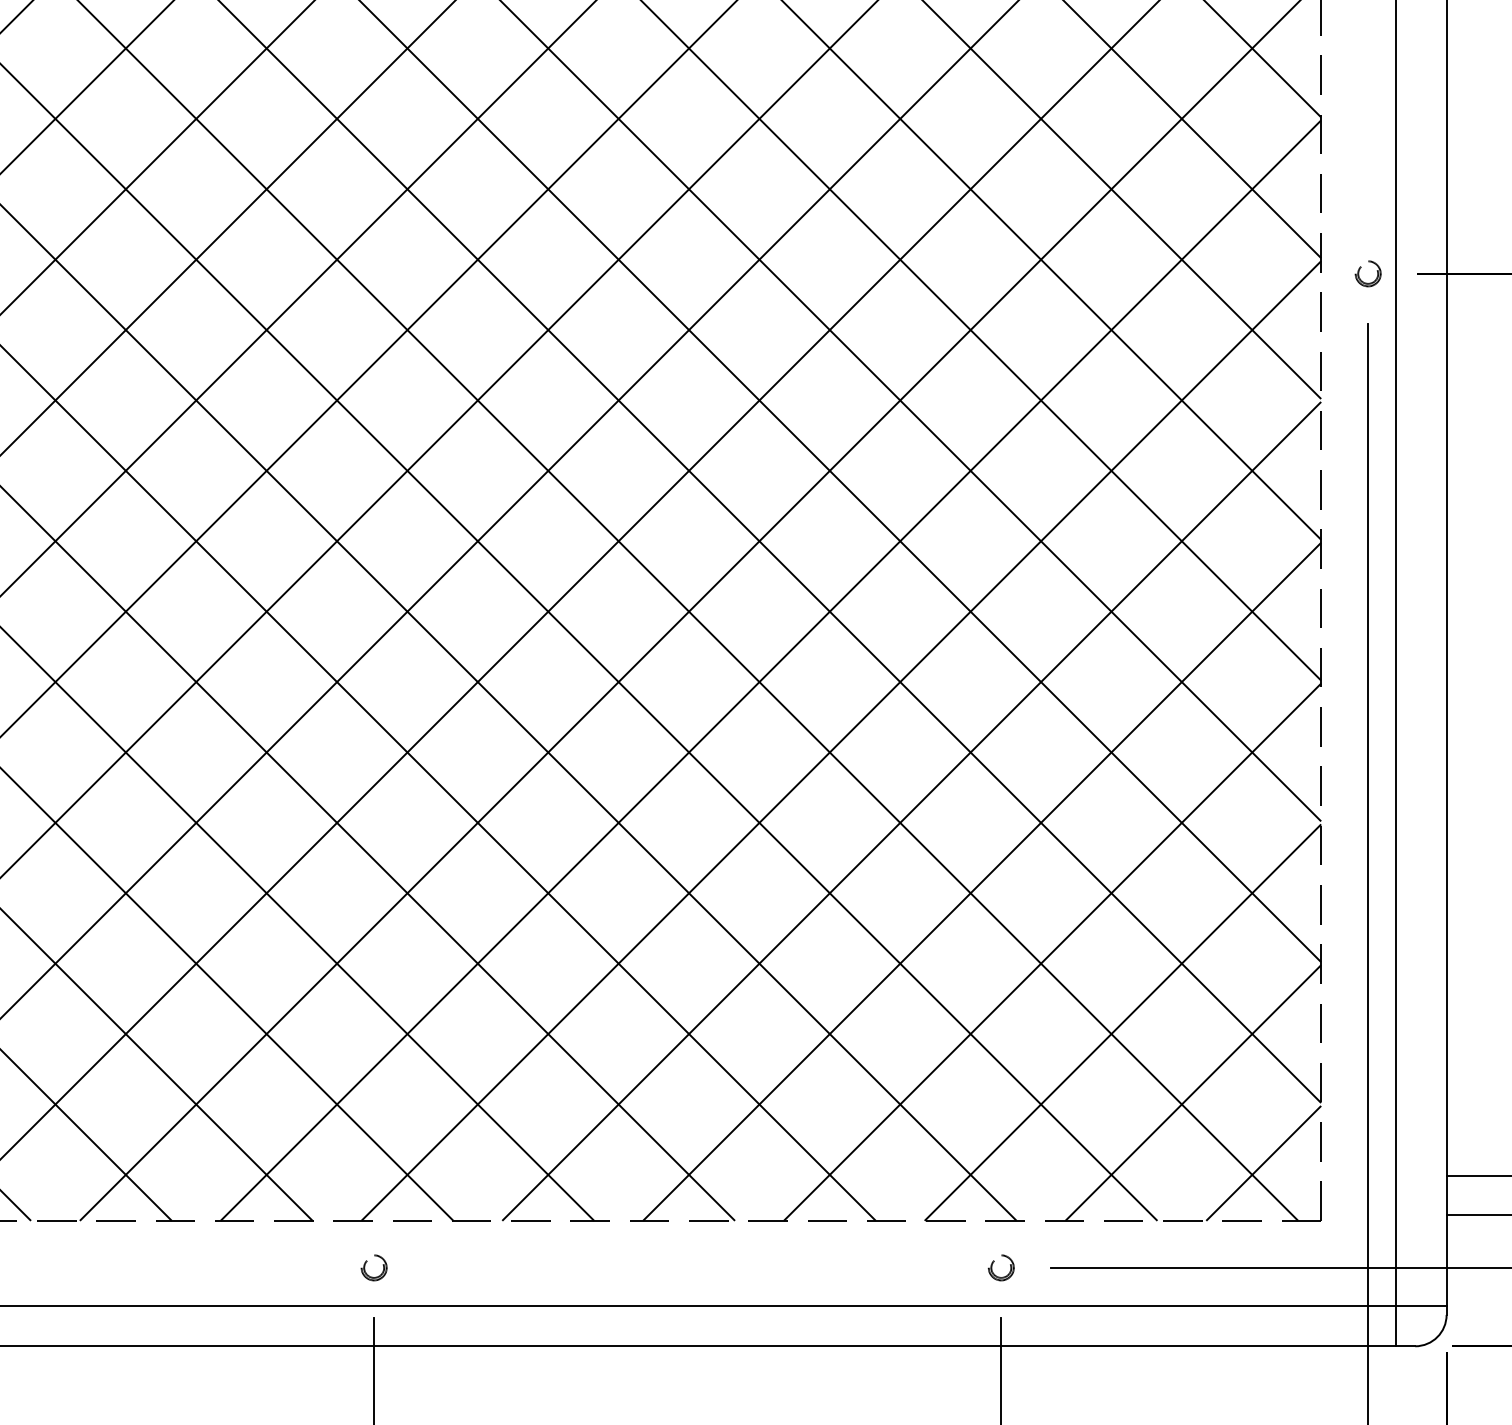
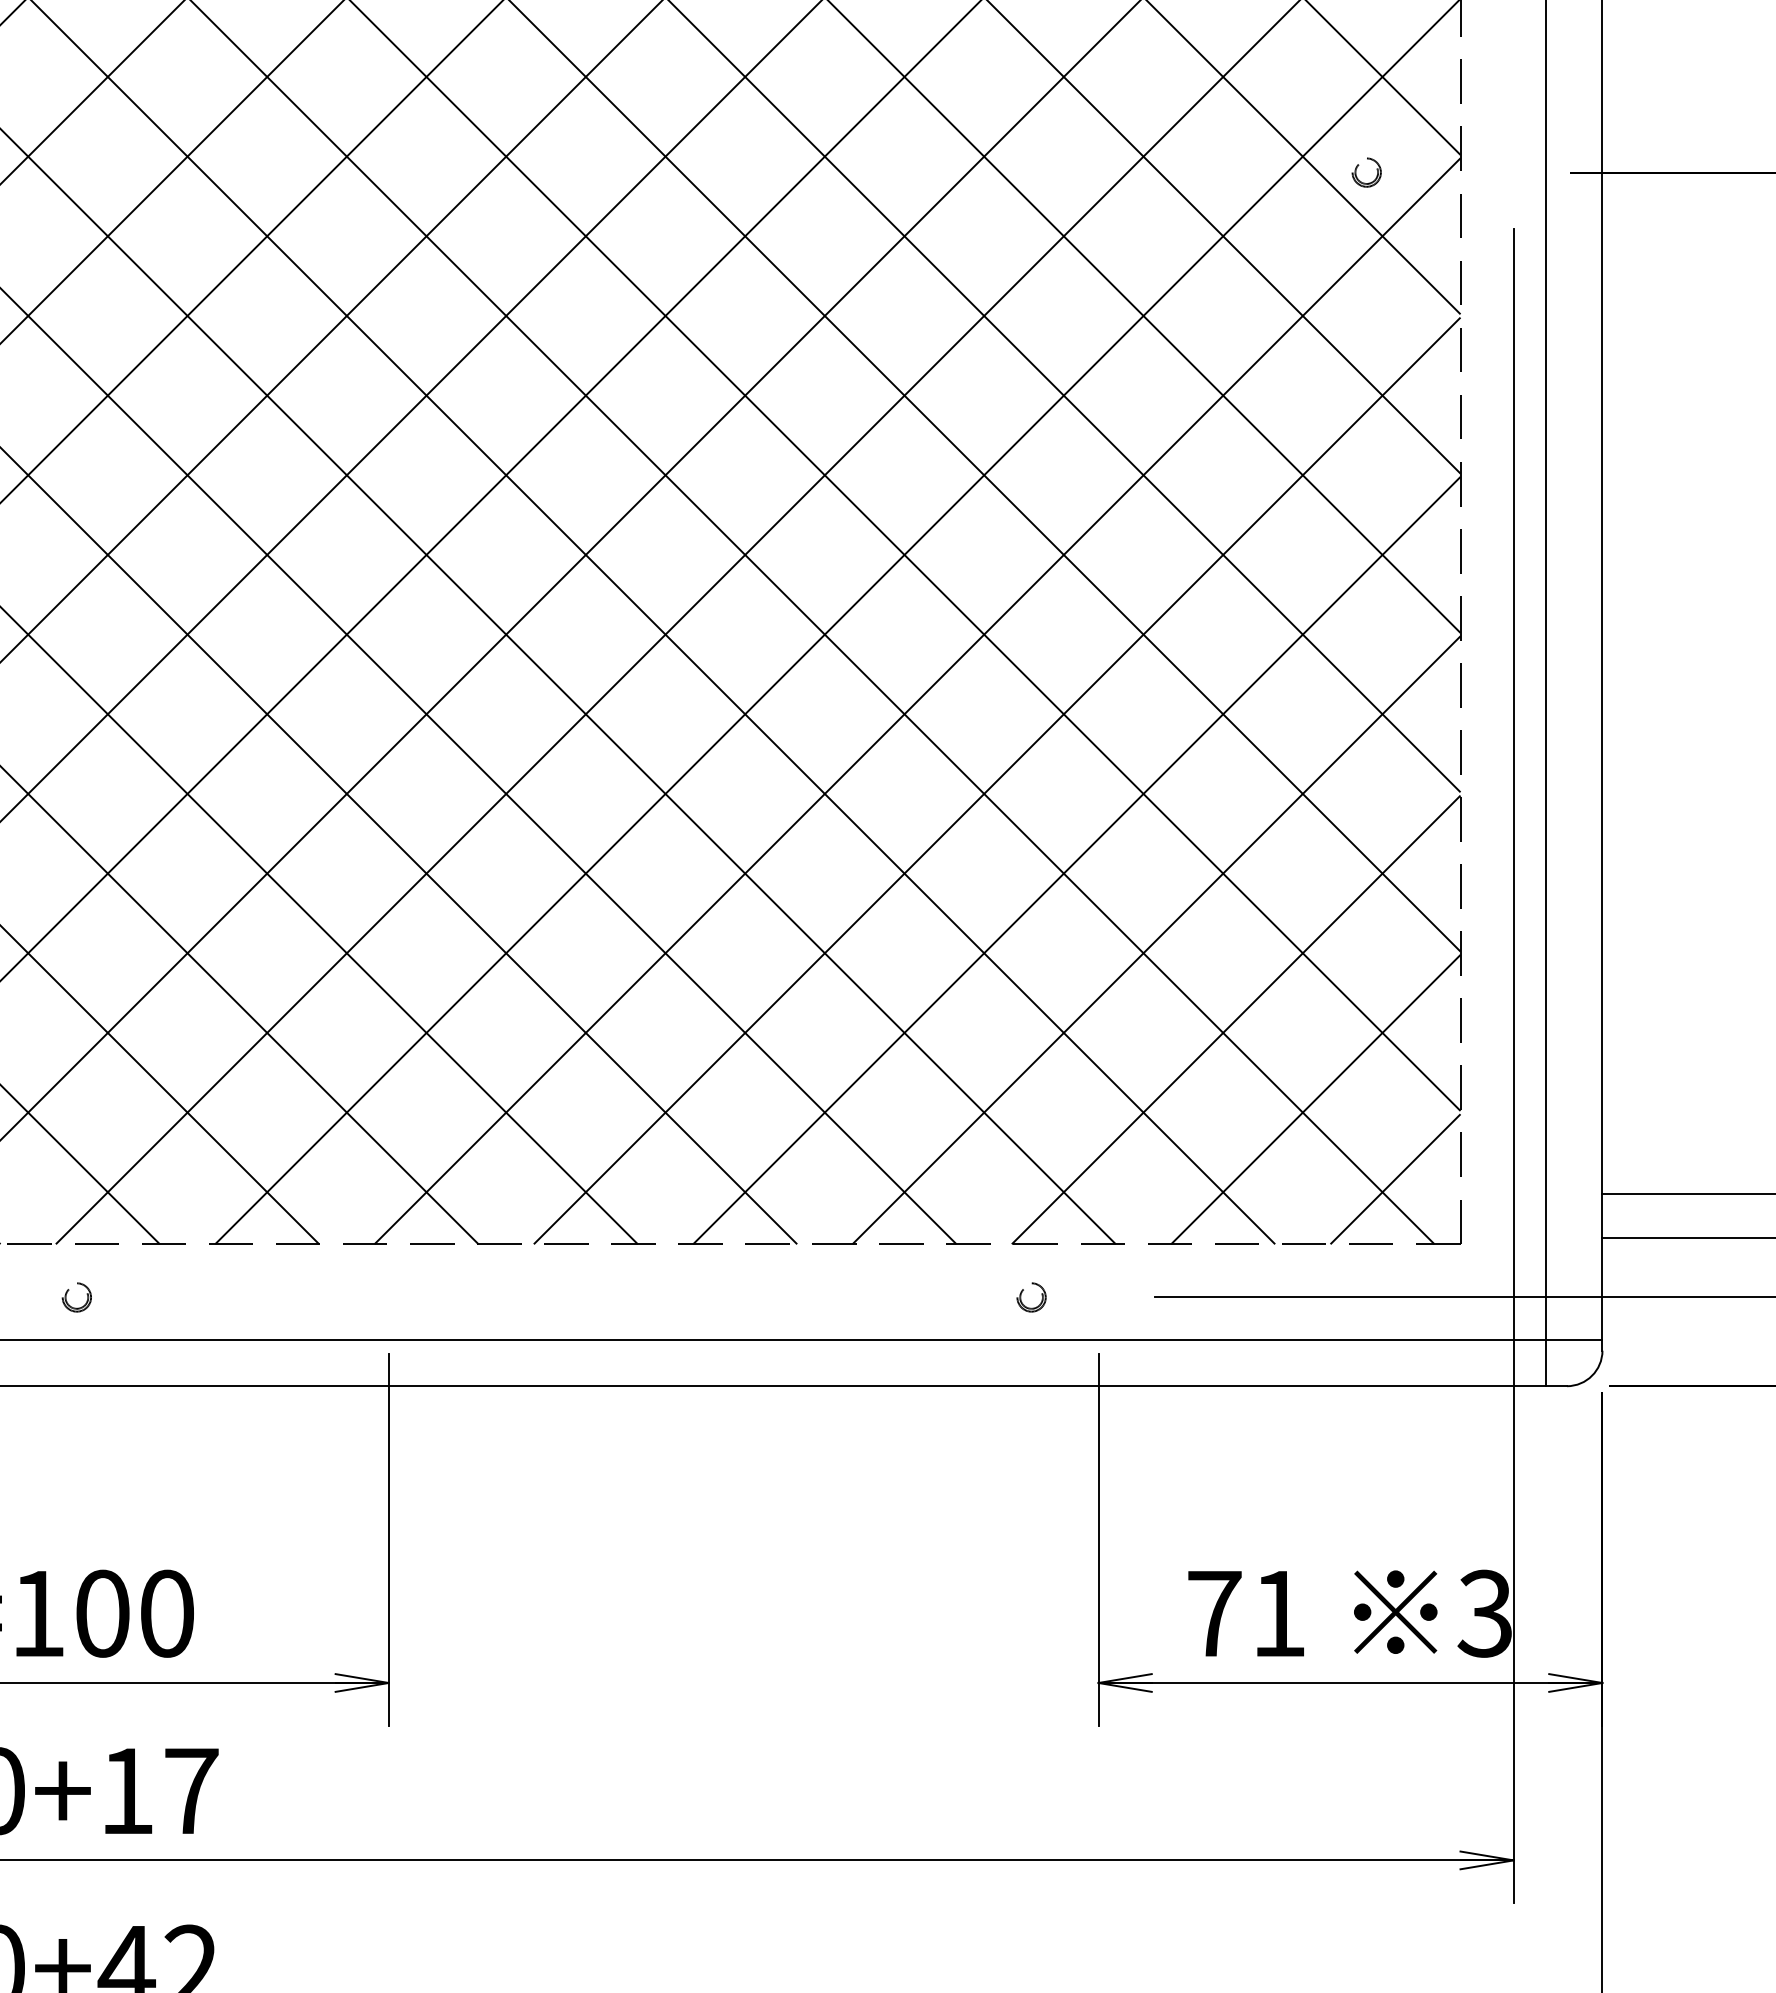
part: (1360, 270) -> (1357, 168), moved
part: (994, 1262) -> (1023, 1291), moved
part: (365, 1264) -> (67, 1293), moved

